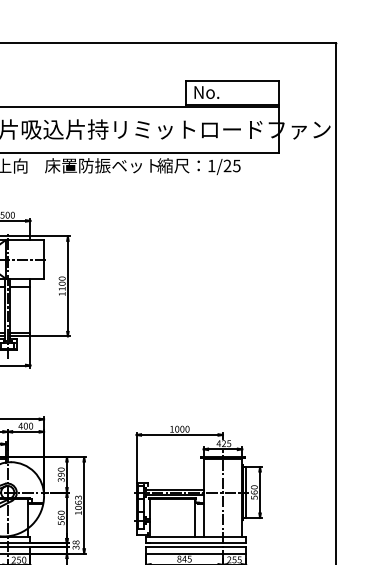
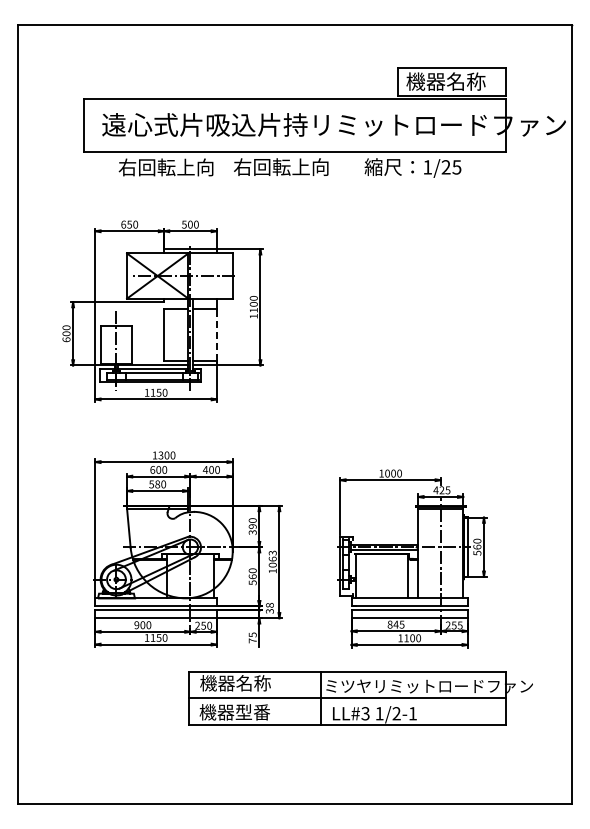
text: (226, 92) -> (445, 81), No. -> 機器名称
text: (101, 165) -> (299, 166), 床置防振ベット -> 右回転上向
line: (30, 309) -> (216, 334), solid -> dashed

